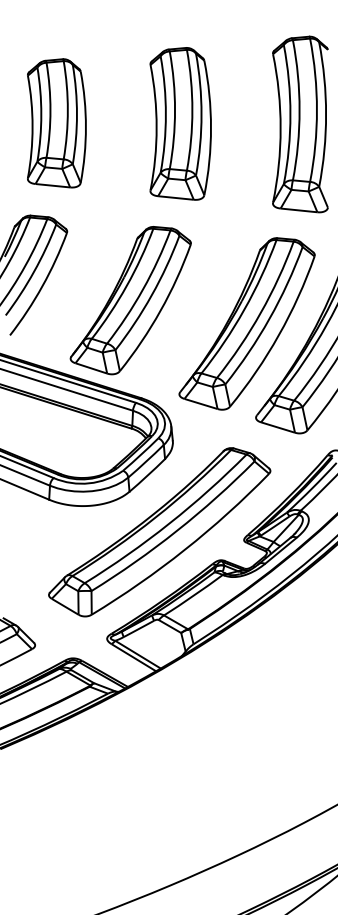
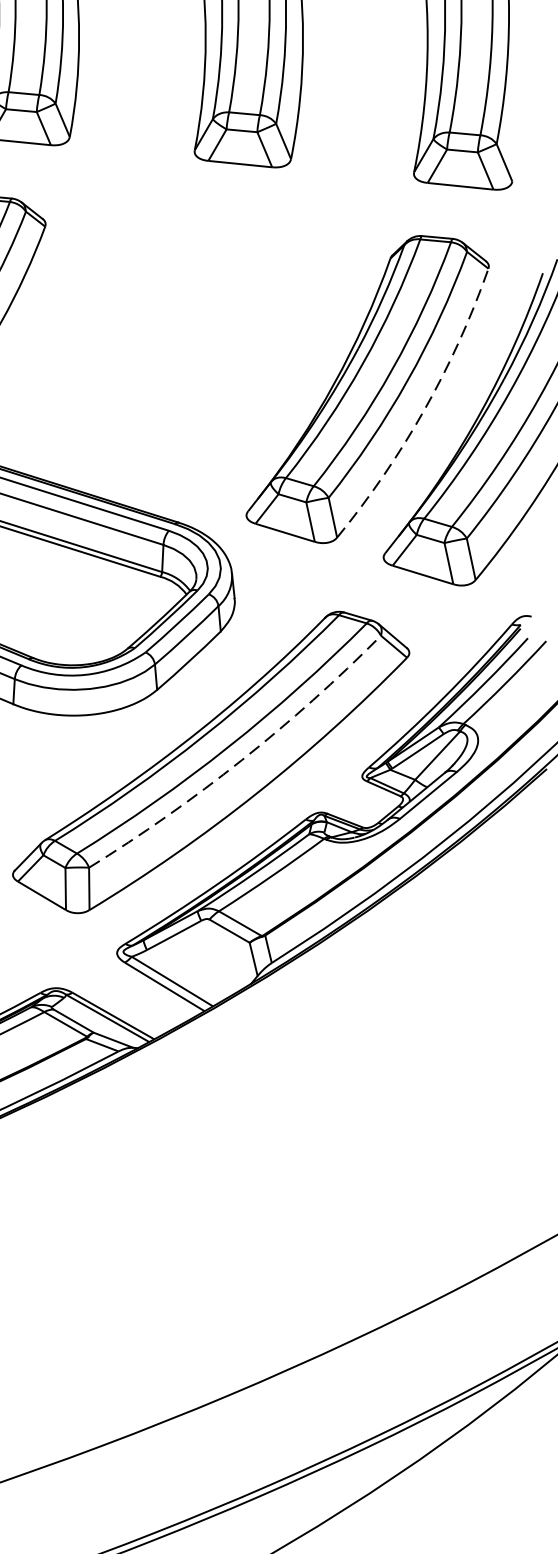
part: (130, 300) -> (158, 347), removed
arc: (278, 335) -> (423, 410), solid -> dashed
arc: (176, 531) -> (241, 761), solid -> dashed

